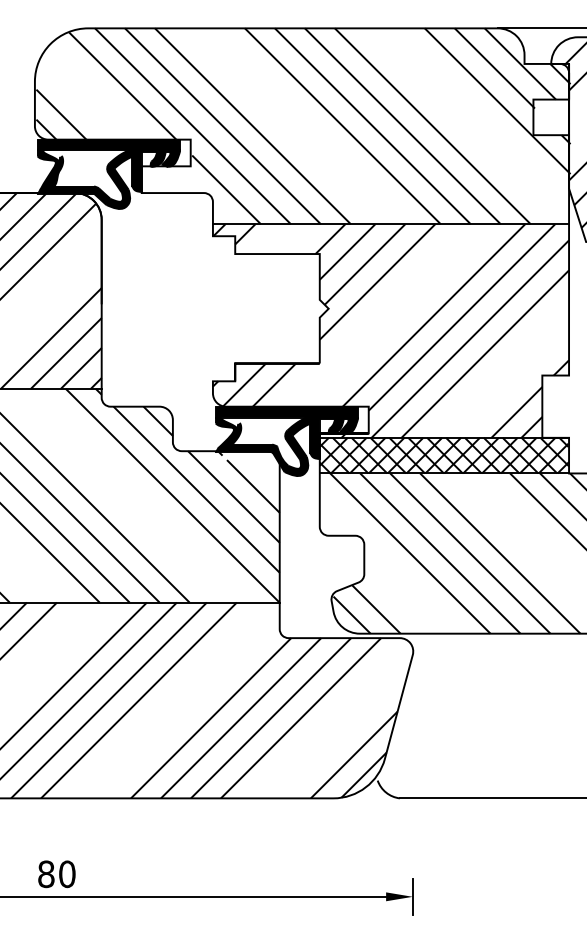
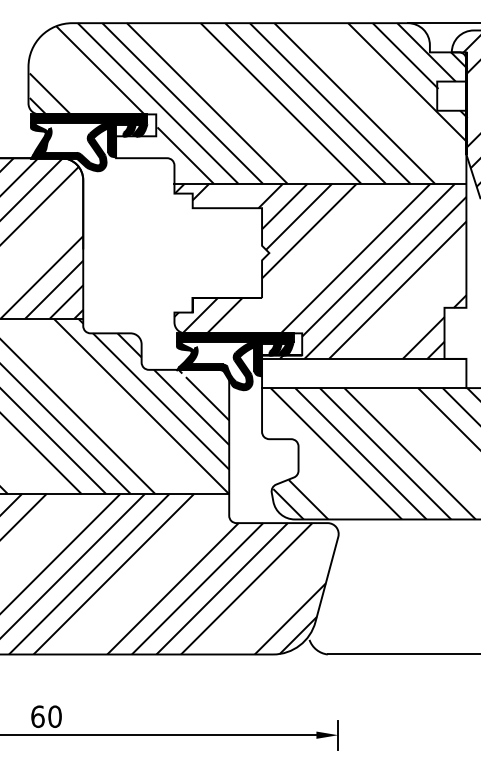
hatch: (443, 455) -> (363, 373), removed
text: (45, 874) -> (37, 716), 80 -> 60

